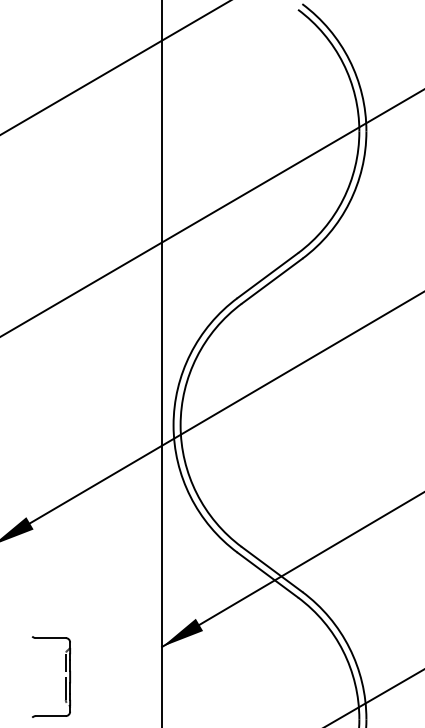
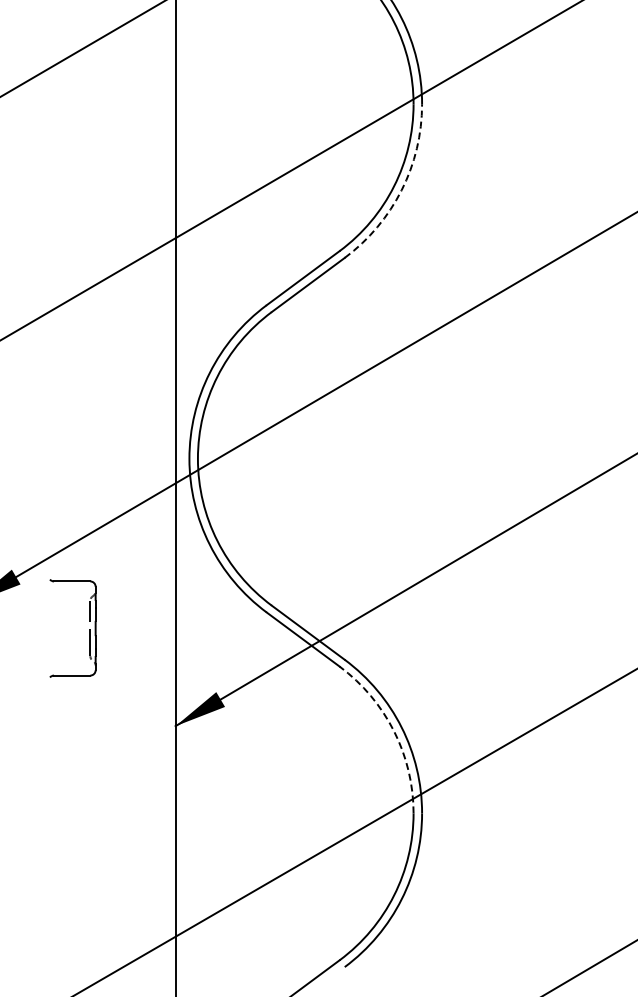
arc: (349, 202) -> (401, 190), solid -> dashed
arc: (343, 651) -> (394, 731), solid -> dashed
part: (65, 677) -> (89, 629), moved

